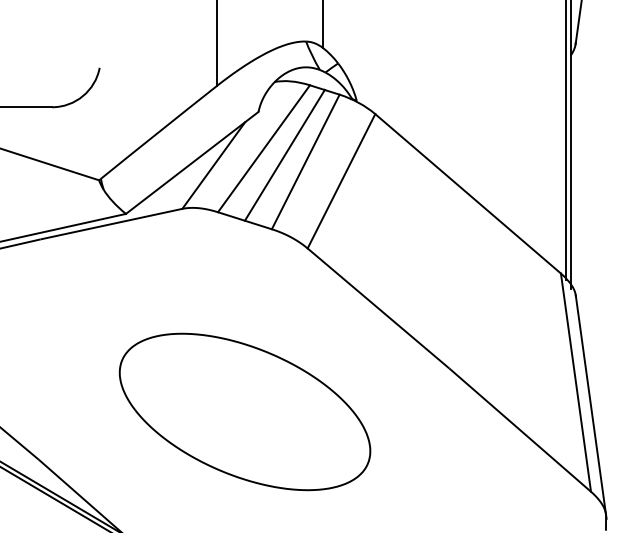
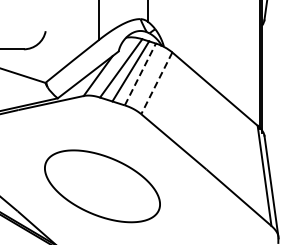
line: (305, 162) -> (140, 74), solid -> dashed
line: (340, 181) -> (156, 83), solid -> dashed
part: (245, 412) -> (102, 186), moved

